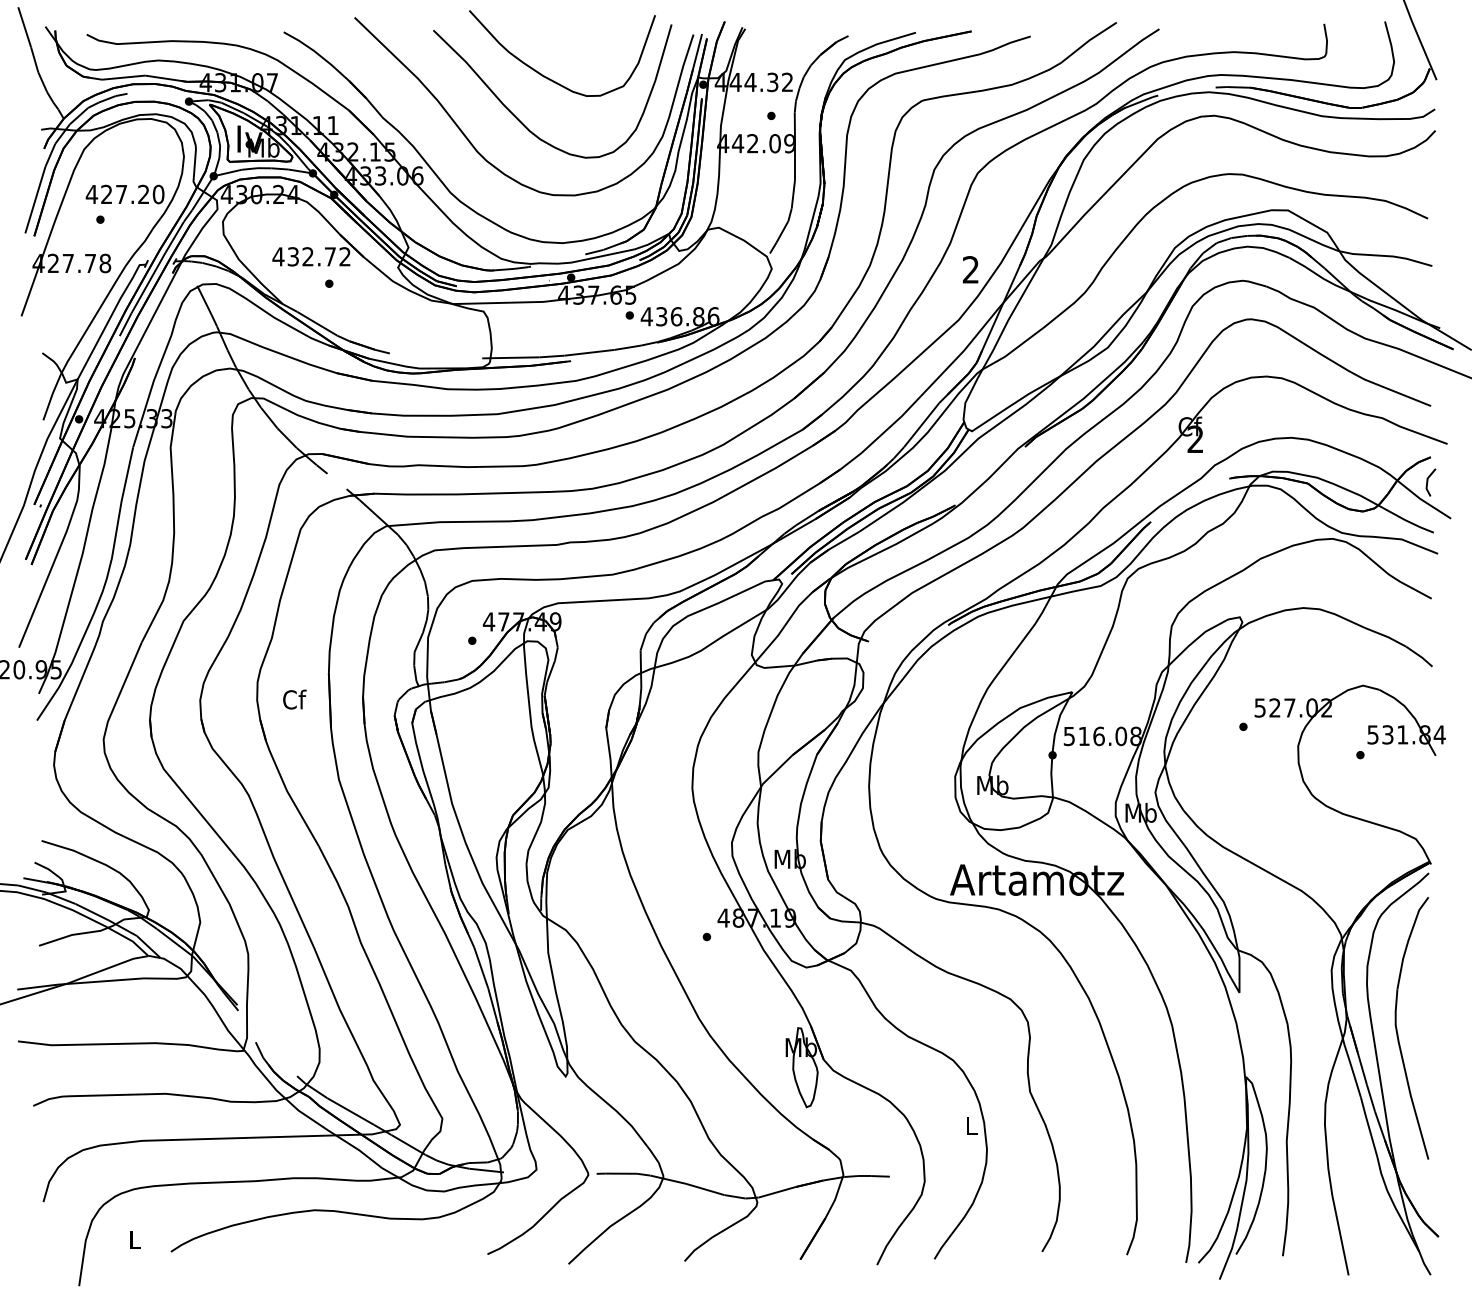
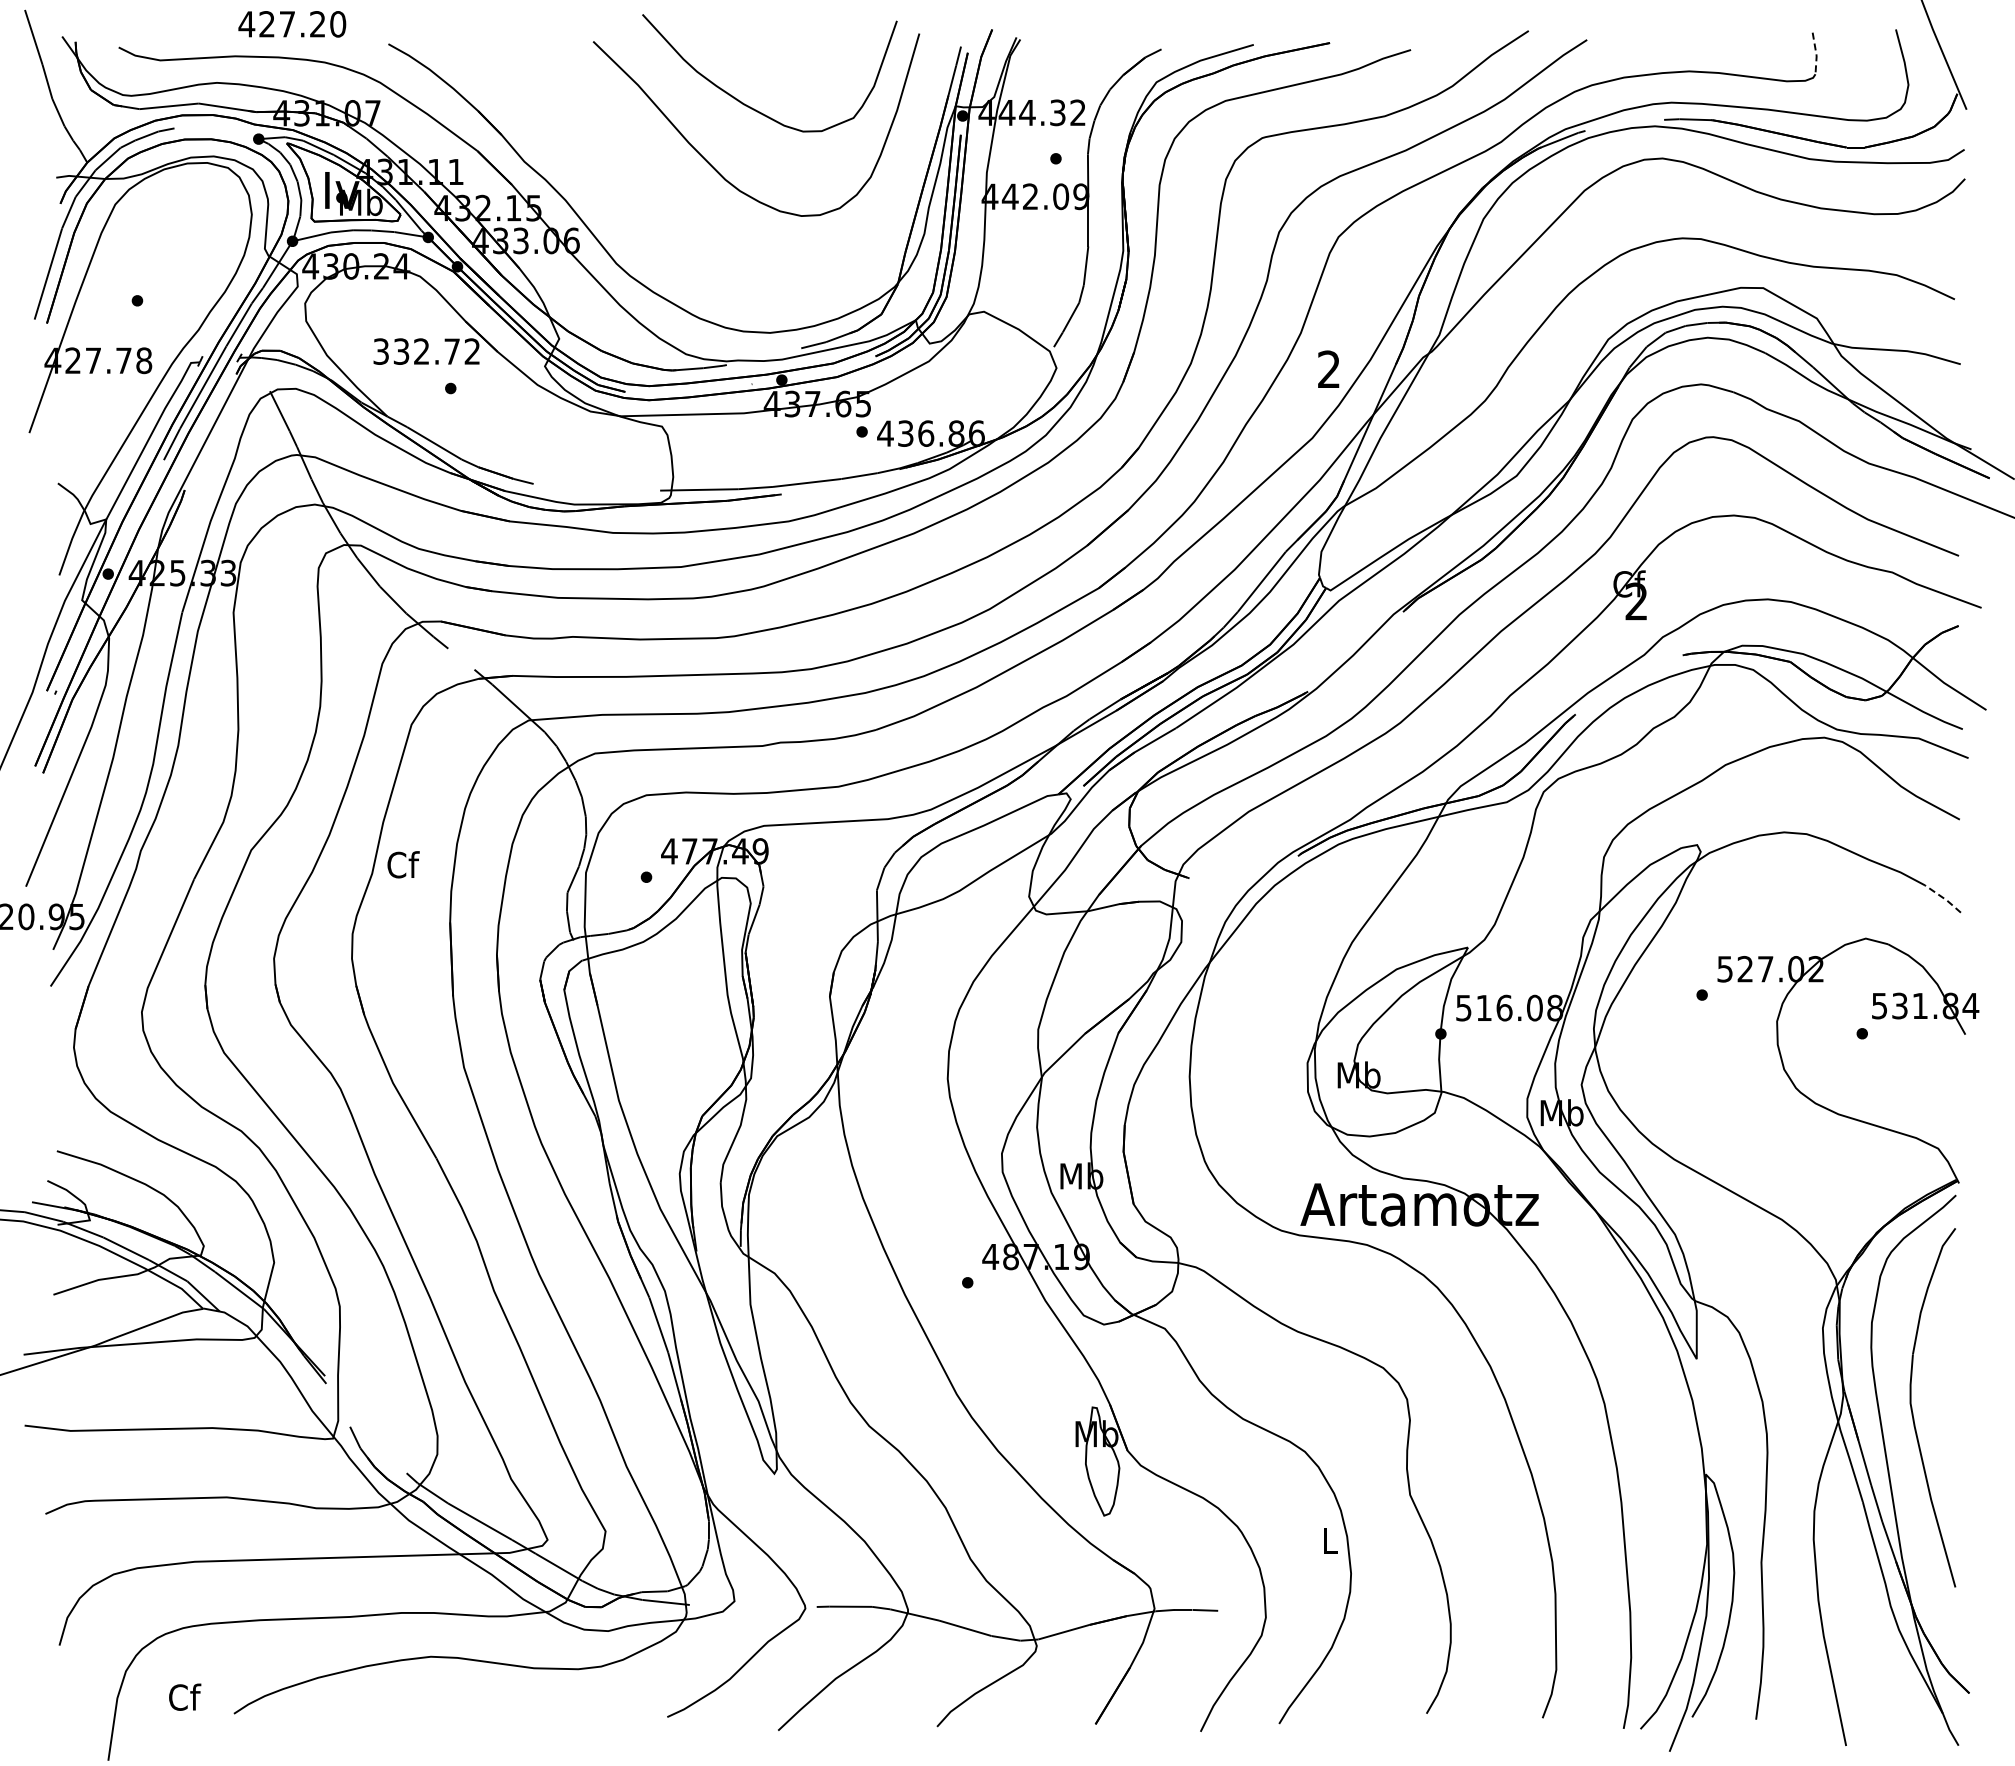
line: (1326, 39) -> (1816, 54), solid -> dashed
curve: (473, 145) -> (648, 199), removed
text: (125, 194) -> (292, 24), moved
text: (277, 256) -> (380, 351), 432.72 -> 332.72
line: (1427, 482) -> (1954, 660), removed
line: (1419, 656) -> (1943, 898), solid -> dashed
text: (294, 699) -> (403, 864), moved
text: (135, 1239) -> (185, 1696), L -> Cf

